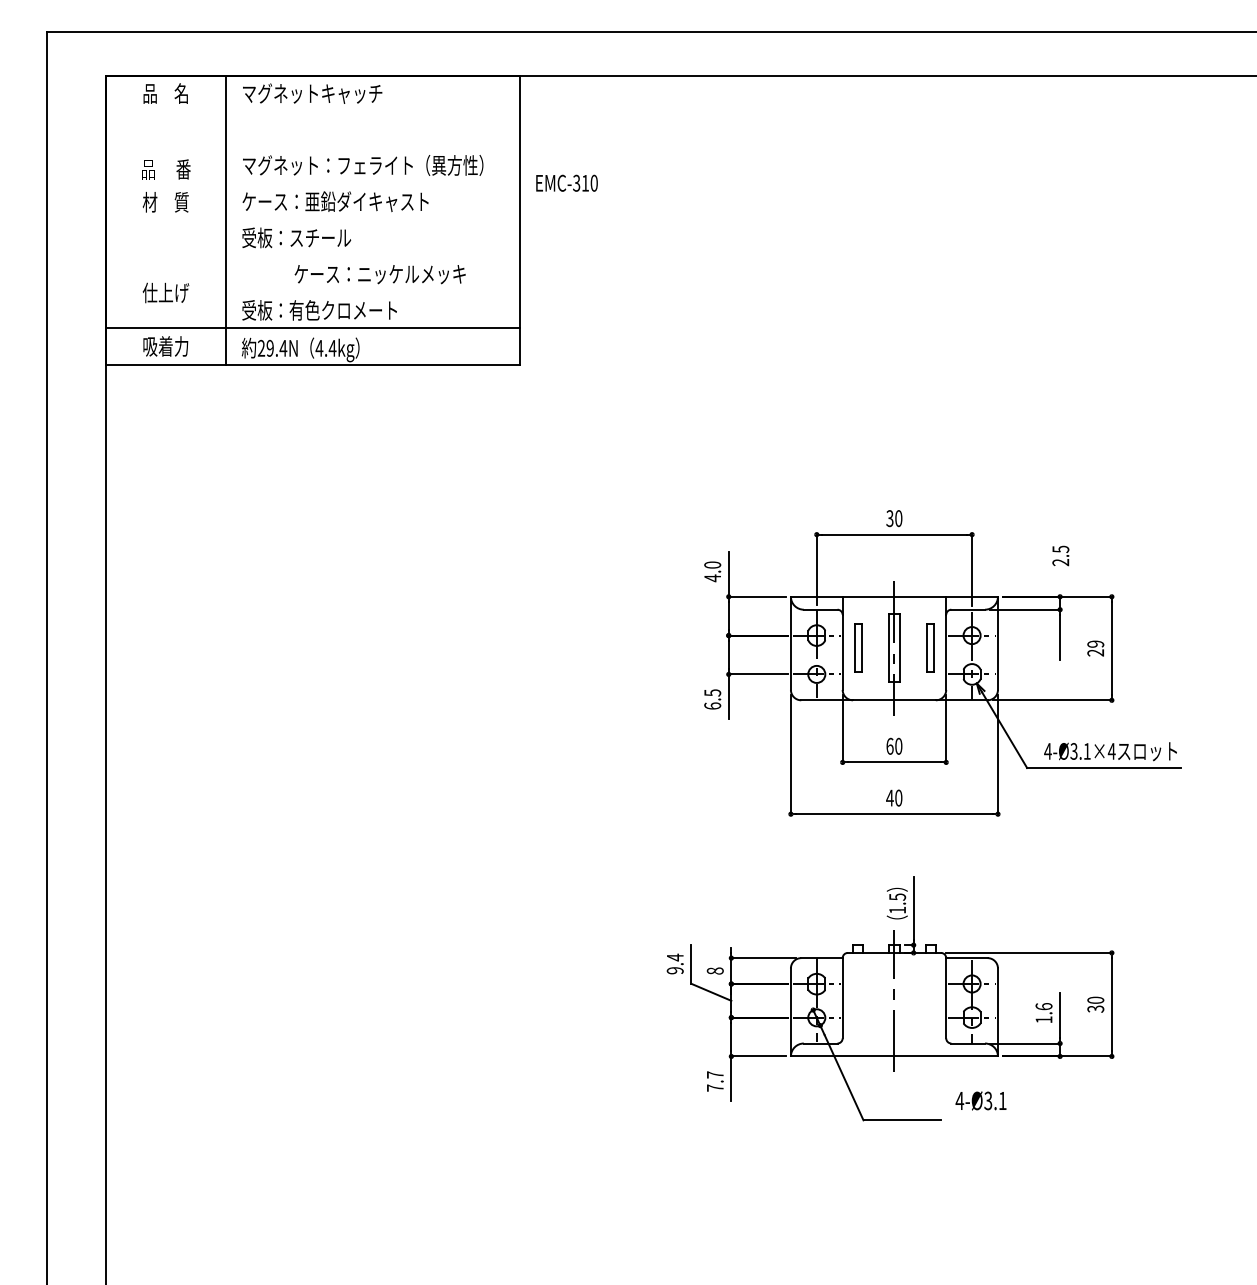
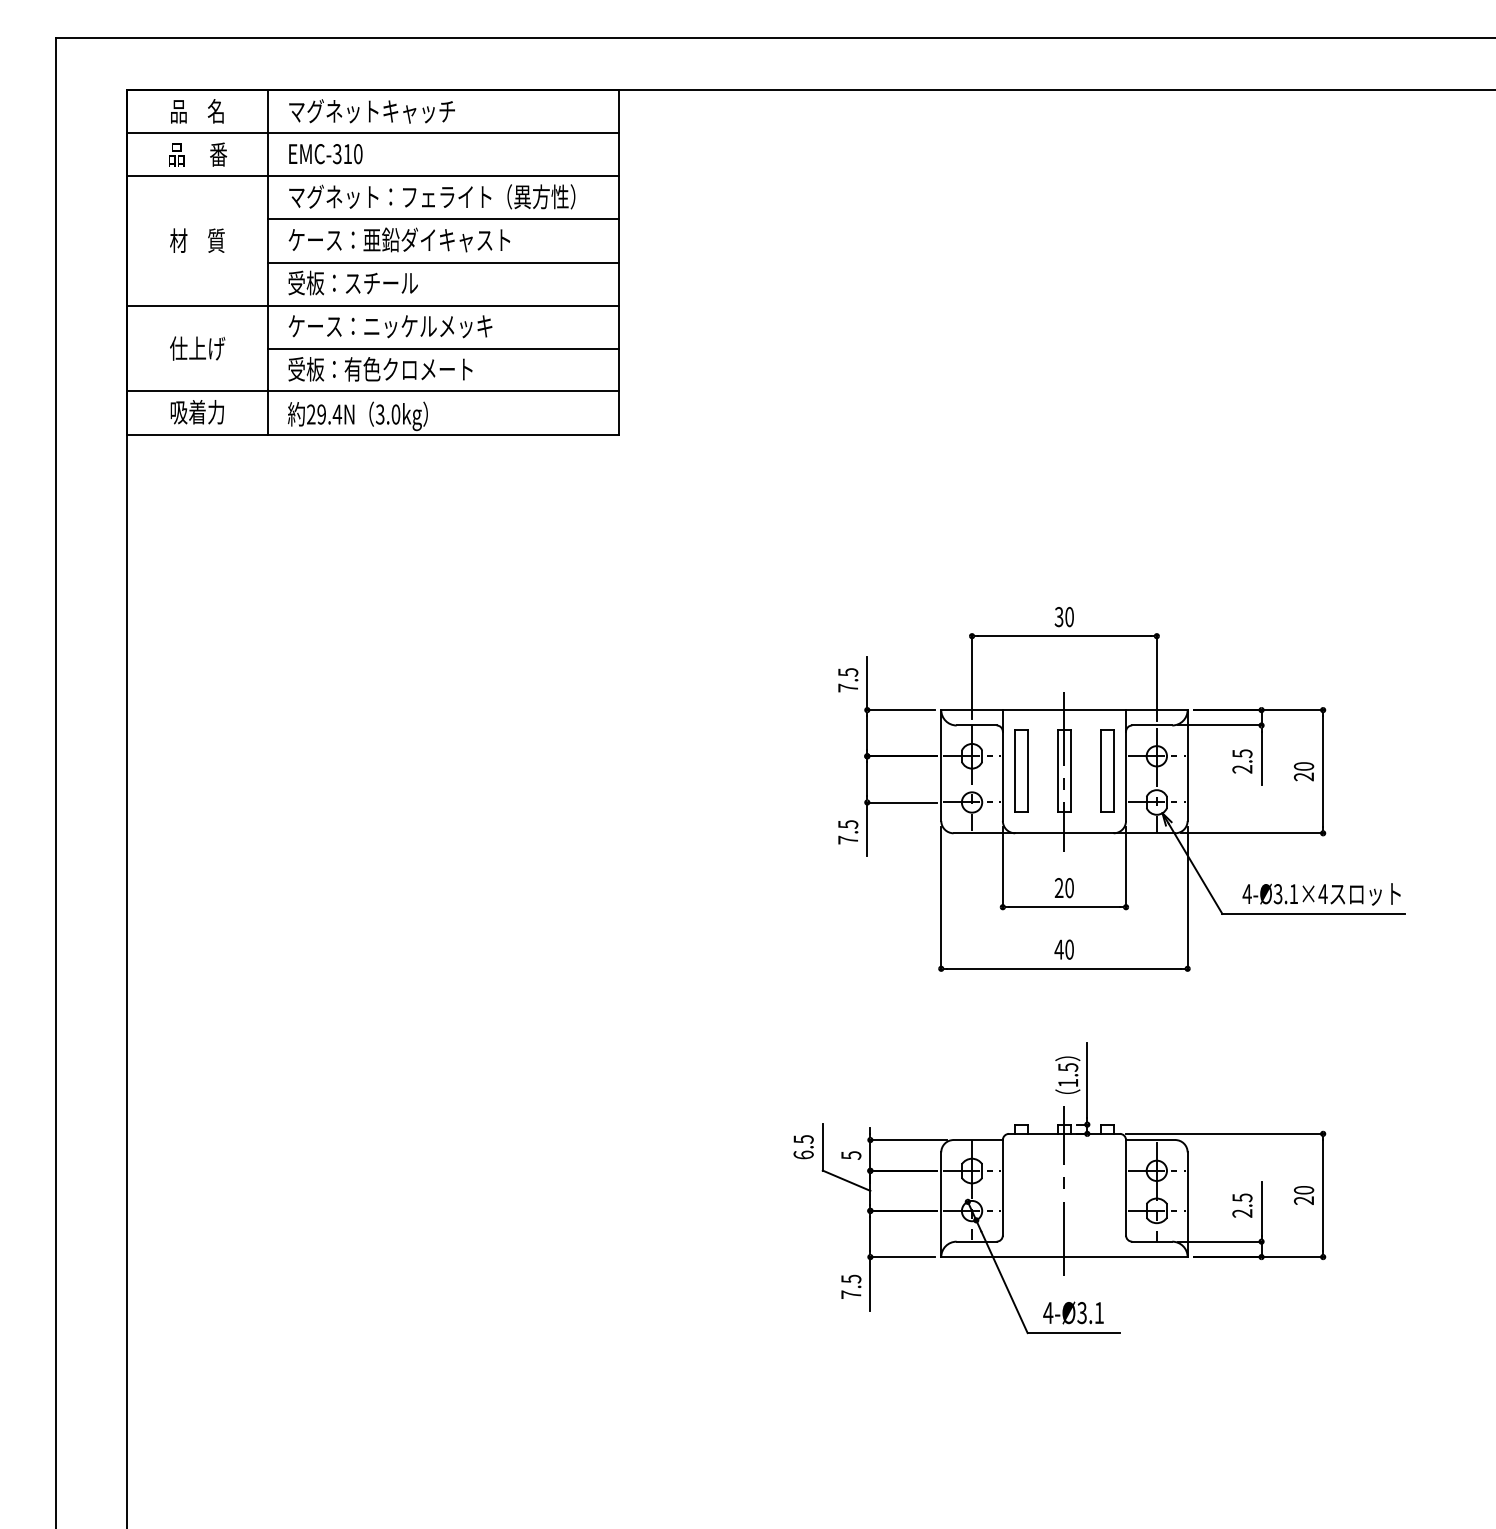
line: (312, 112) -> (372, 133), added
line: (312, 148) -> (372, 176), added
text: (166, 169) -> (198, 154), moved
text: (566, 183) -> (325, 154), moved
line: (372, 184) -> (443, 219), added
line: (372, 220) -> (443, 262), added
line: (312, 256) -> (372, 305), added
text: (380, 274) -> (390, 326), moved
line: (372, 292) -> (443, 348), added
text: (325, 348) -> (387, 414), 4.4kg -> 3.0kg
text: (1060, 555) -> (1242, 761), moved
text: (712, 571) -> (848, 680), 4.0 -> 7.5
text: (1096, 644) -> (1304, 766), 29 -> 20
part: (858, 647) -> (1021, 770), size x1.43
part: (930, 647) -> (1107, 770), size x1.43
text: (712, 705) -> (848, 839), 6.5 -> 7.5
text: (889, 746) -> (1058, 888), 60 -> 20
text: (675, 963) -> (803, 1146), 9.4 -> 6.5
text: (715, 971) -> (851, 1155), 8 -> 5
text: (1096, 1008) -> (1304, 1200), 30 -> 20
text: (1044, 1013) -> (1242, 1205), 1.6 -> 2.5
text: (715, 1074) -> (851, 1278), 7.7 -> 7.5
text: (981, 1100) -> (1073, 1312), moved

